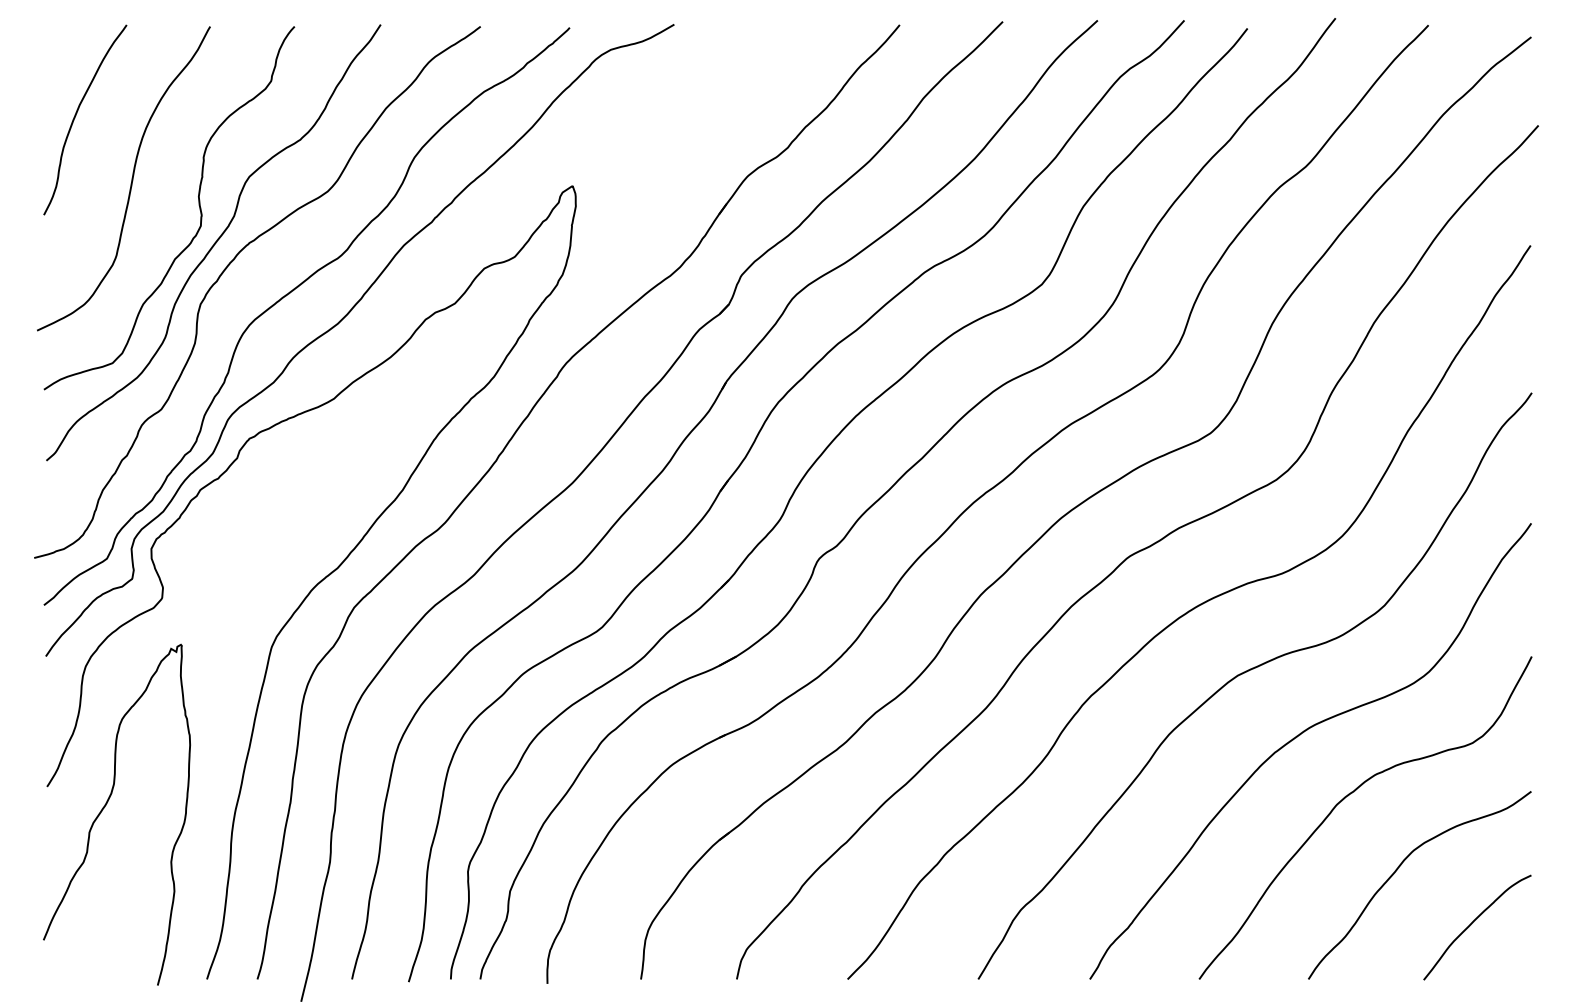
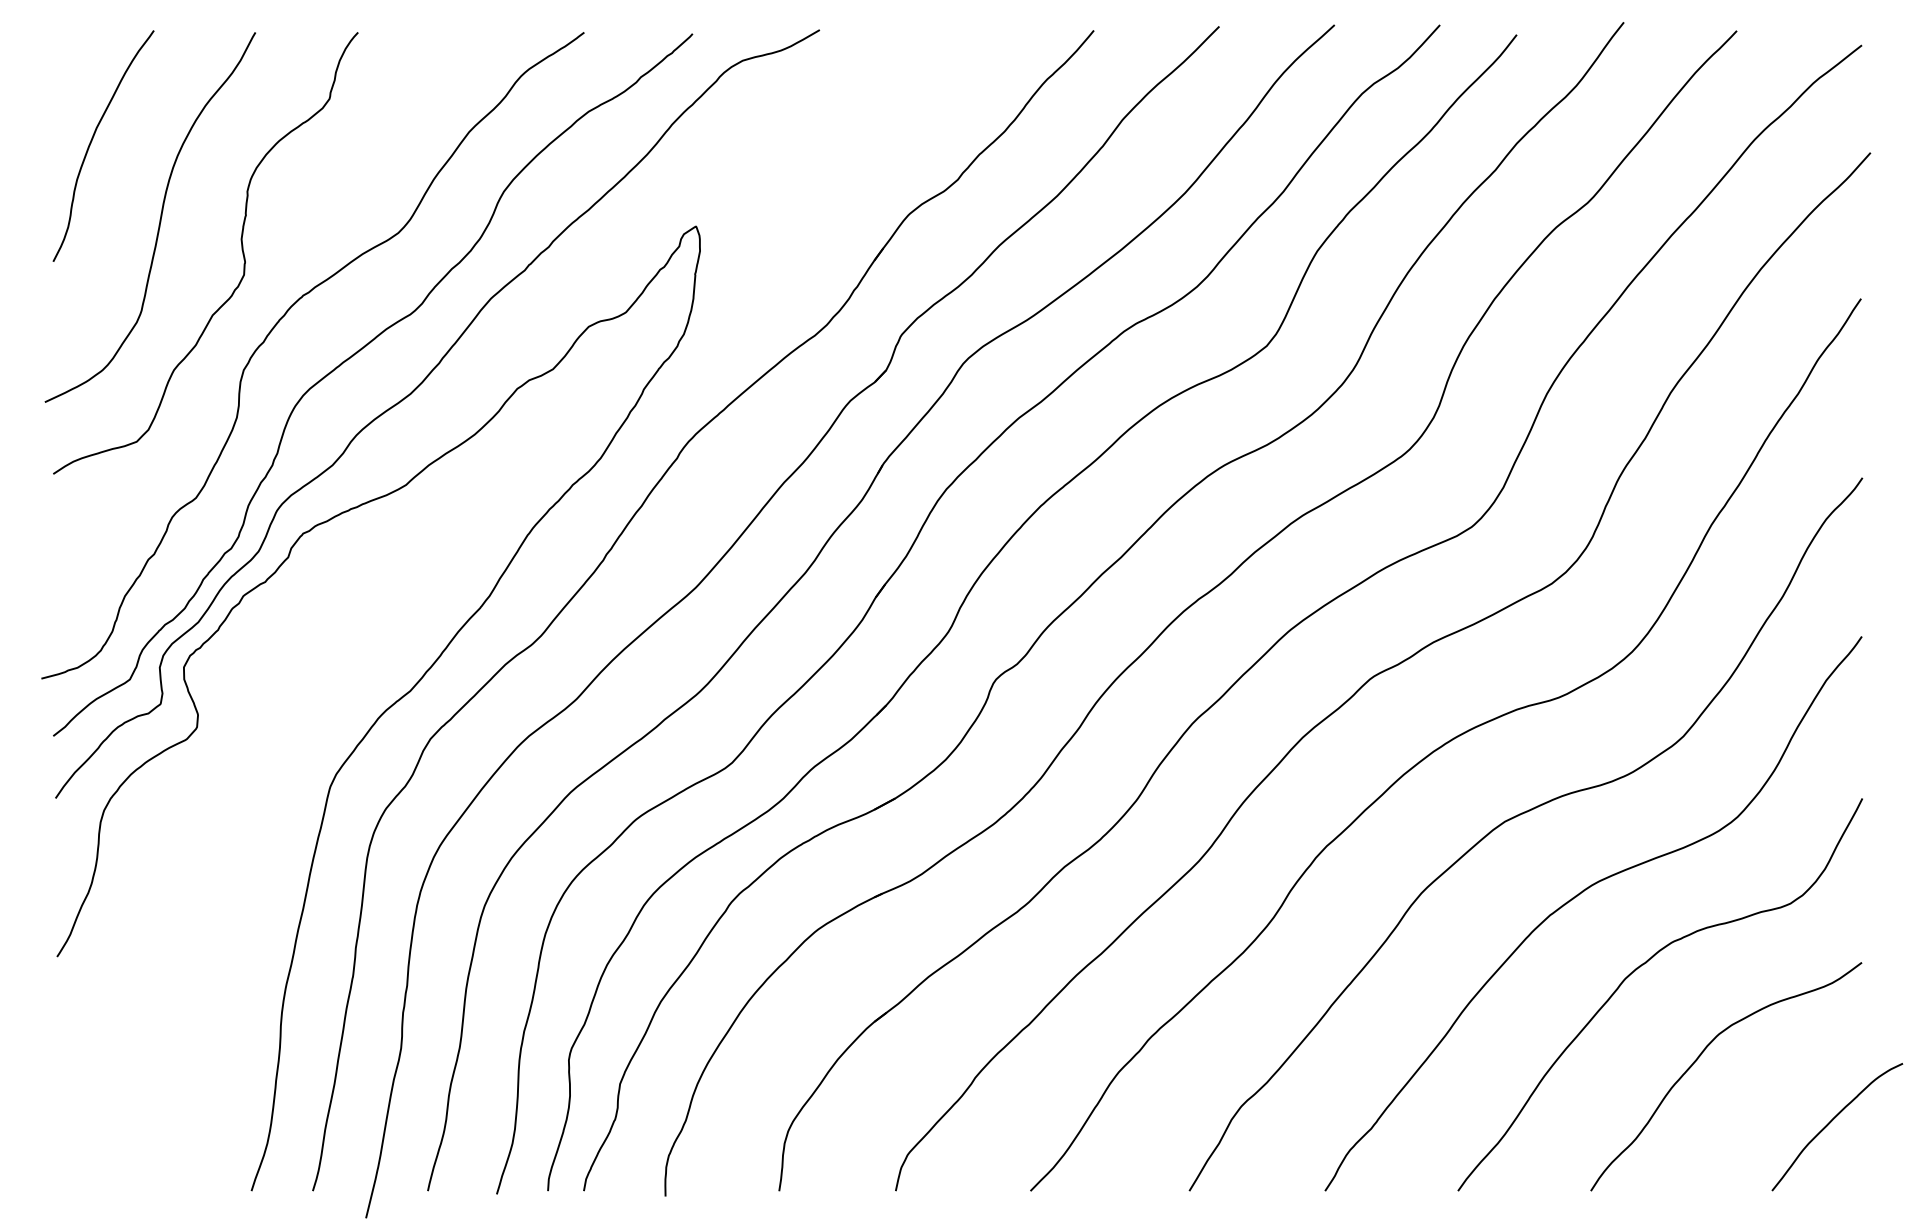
curve: (214, 242) -> (260, 295), removed
curve: (105, 806) -> (128, 980), removed
curve: (1473, 923) -> (1832, 1121), moved

